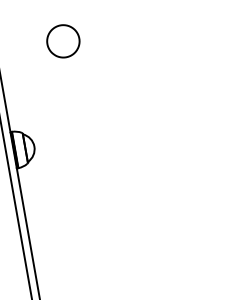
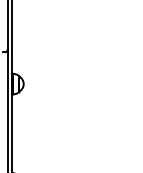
part: (62, 40) -> (49, 28), removed

